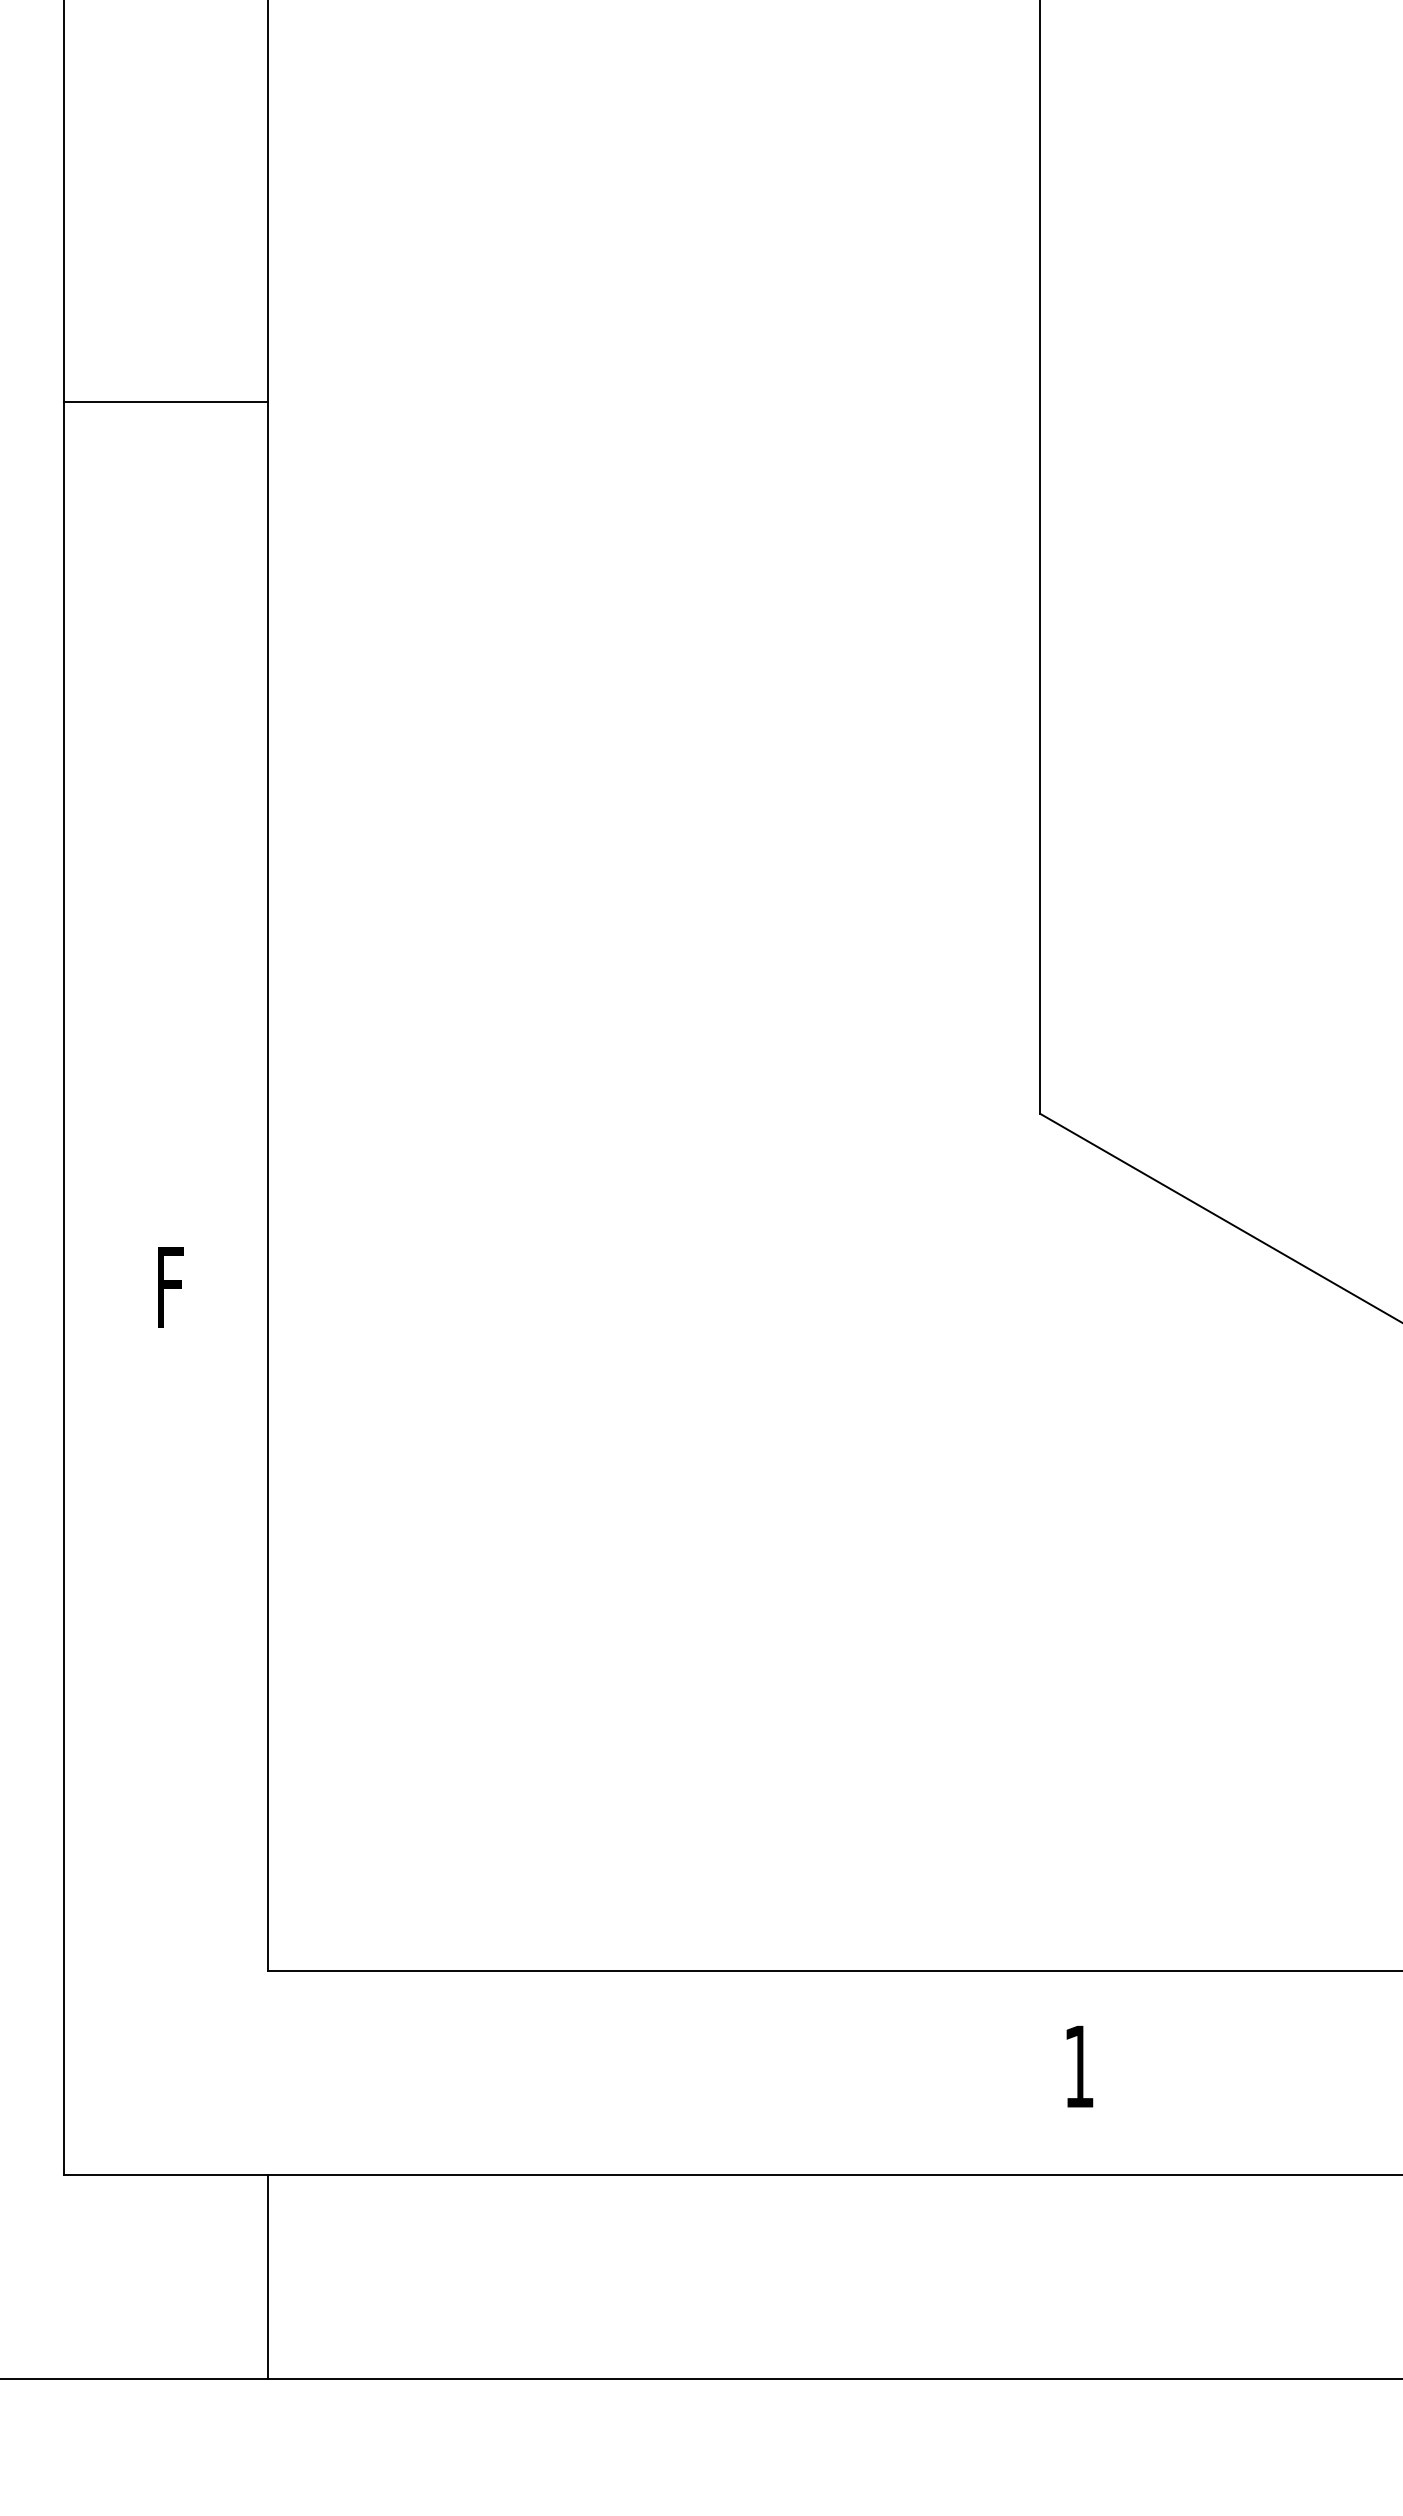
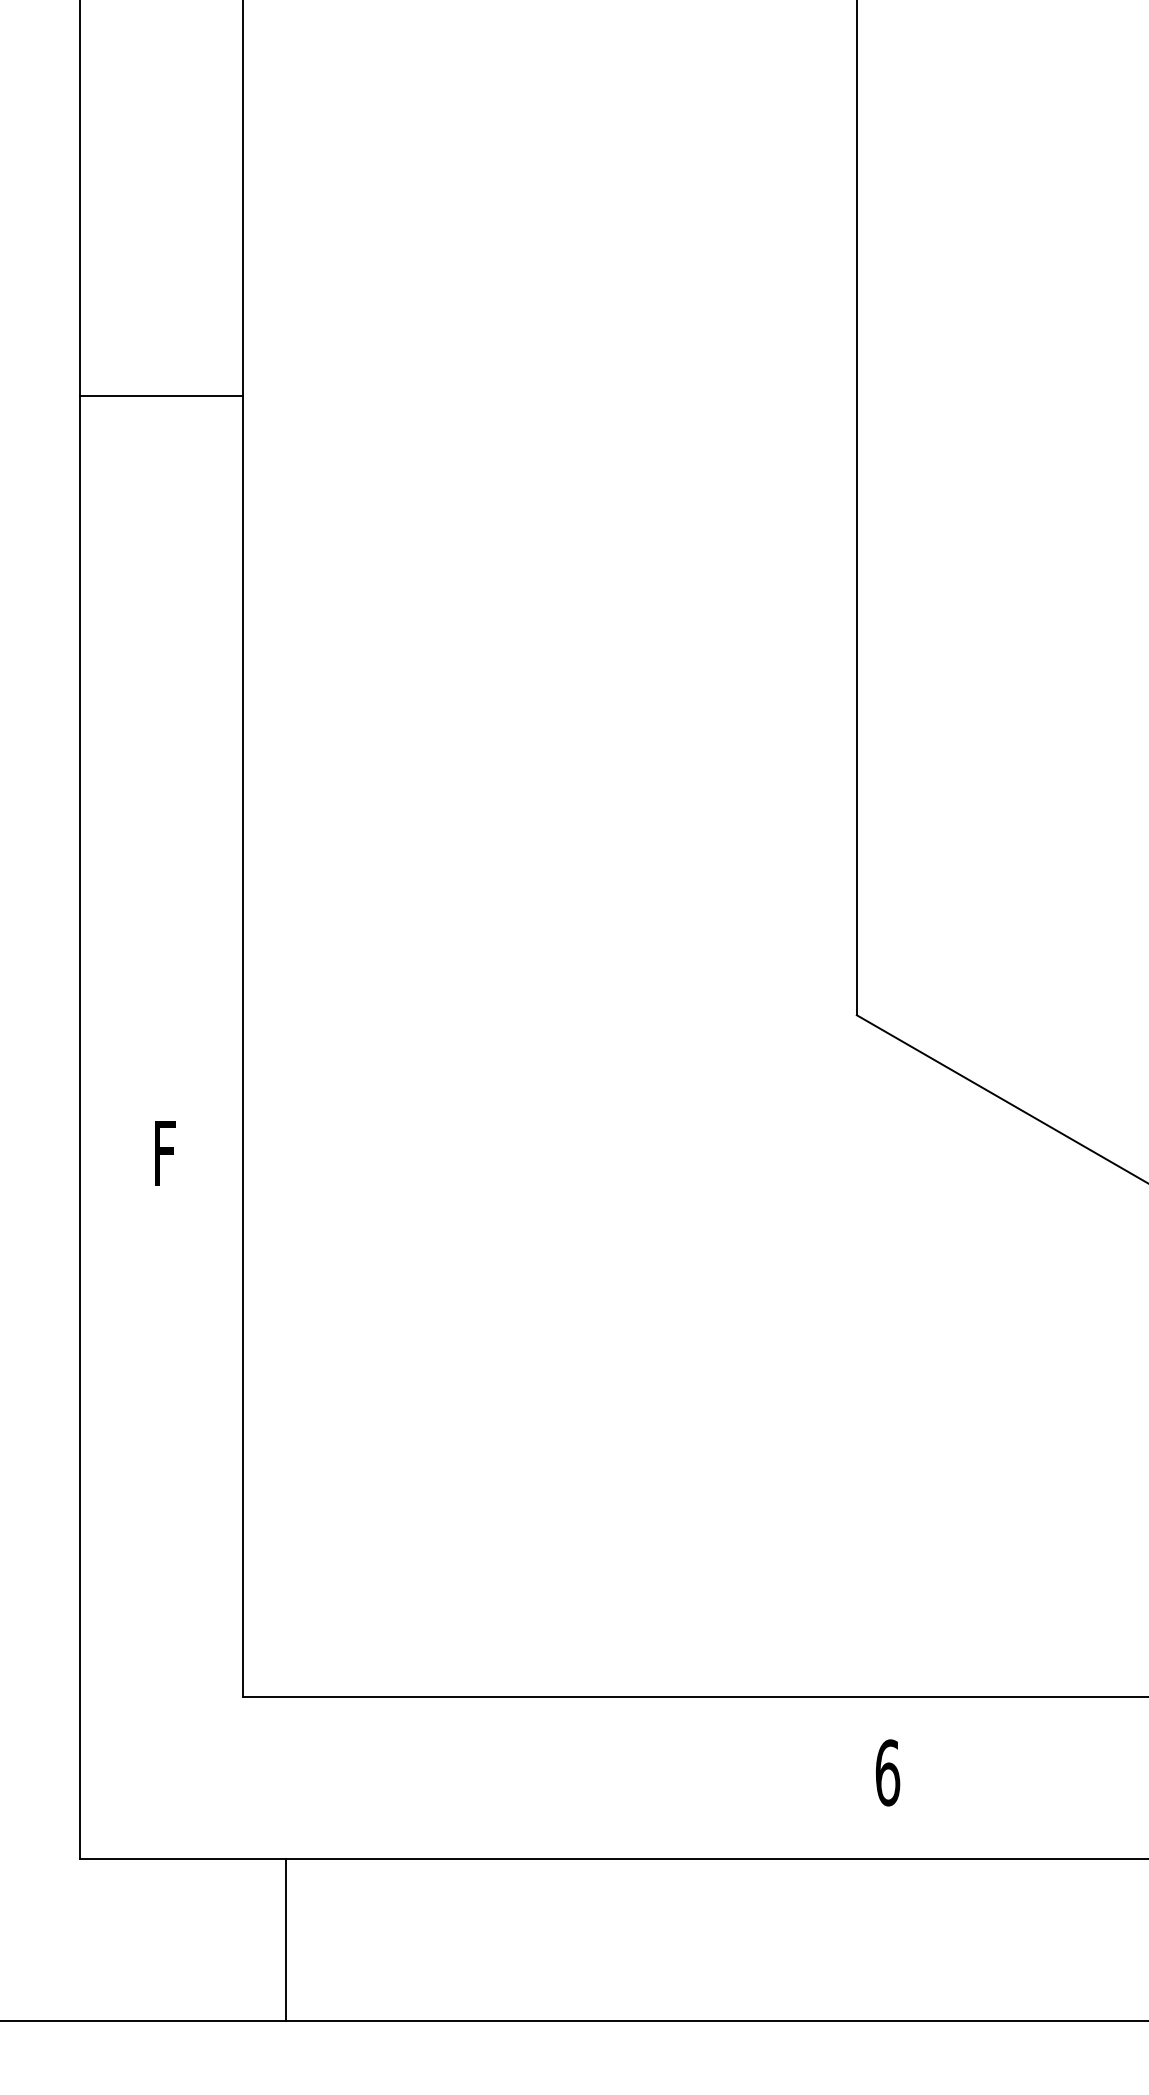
line: (165, 401) -> (161, 395), moved
text: (1078, 2066) -> (887, 1772), 1 -> 6
line: (267, 2277) -> (285, 1940), moved

